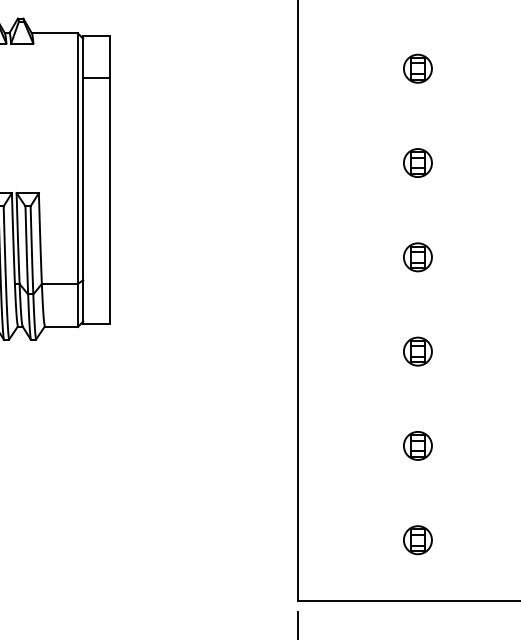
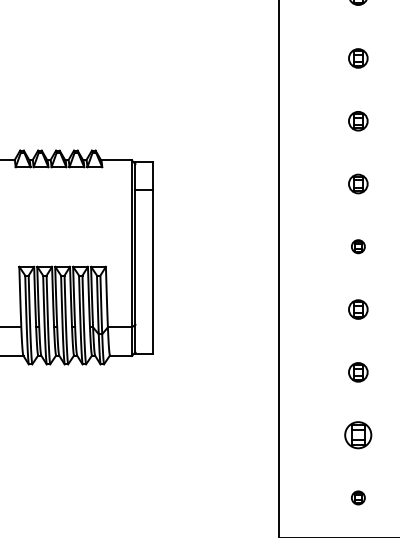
part: (418, 162) -> (358, 246), size x0.7
part: (418, 444) -> (358, 434), size x1.4
part: (418, 539) -> (358, 497), size x0.7

